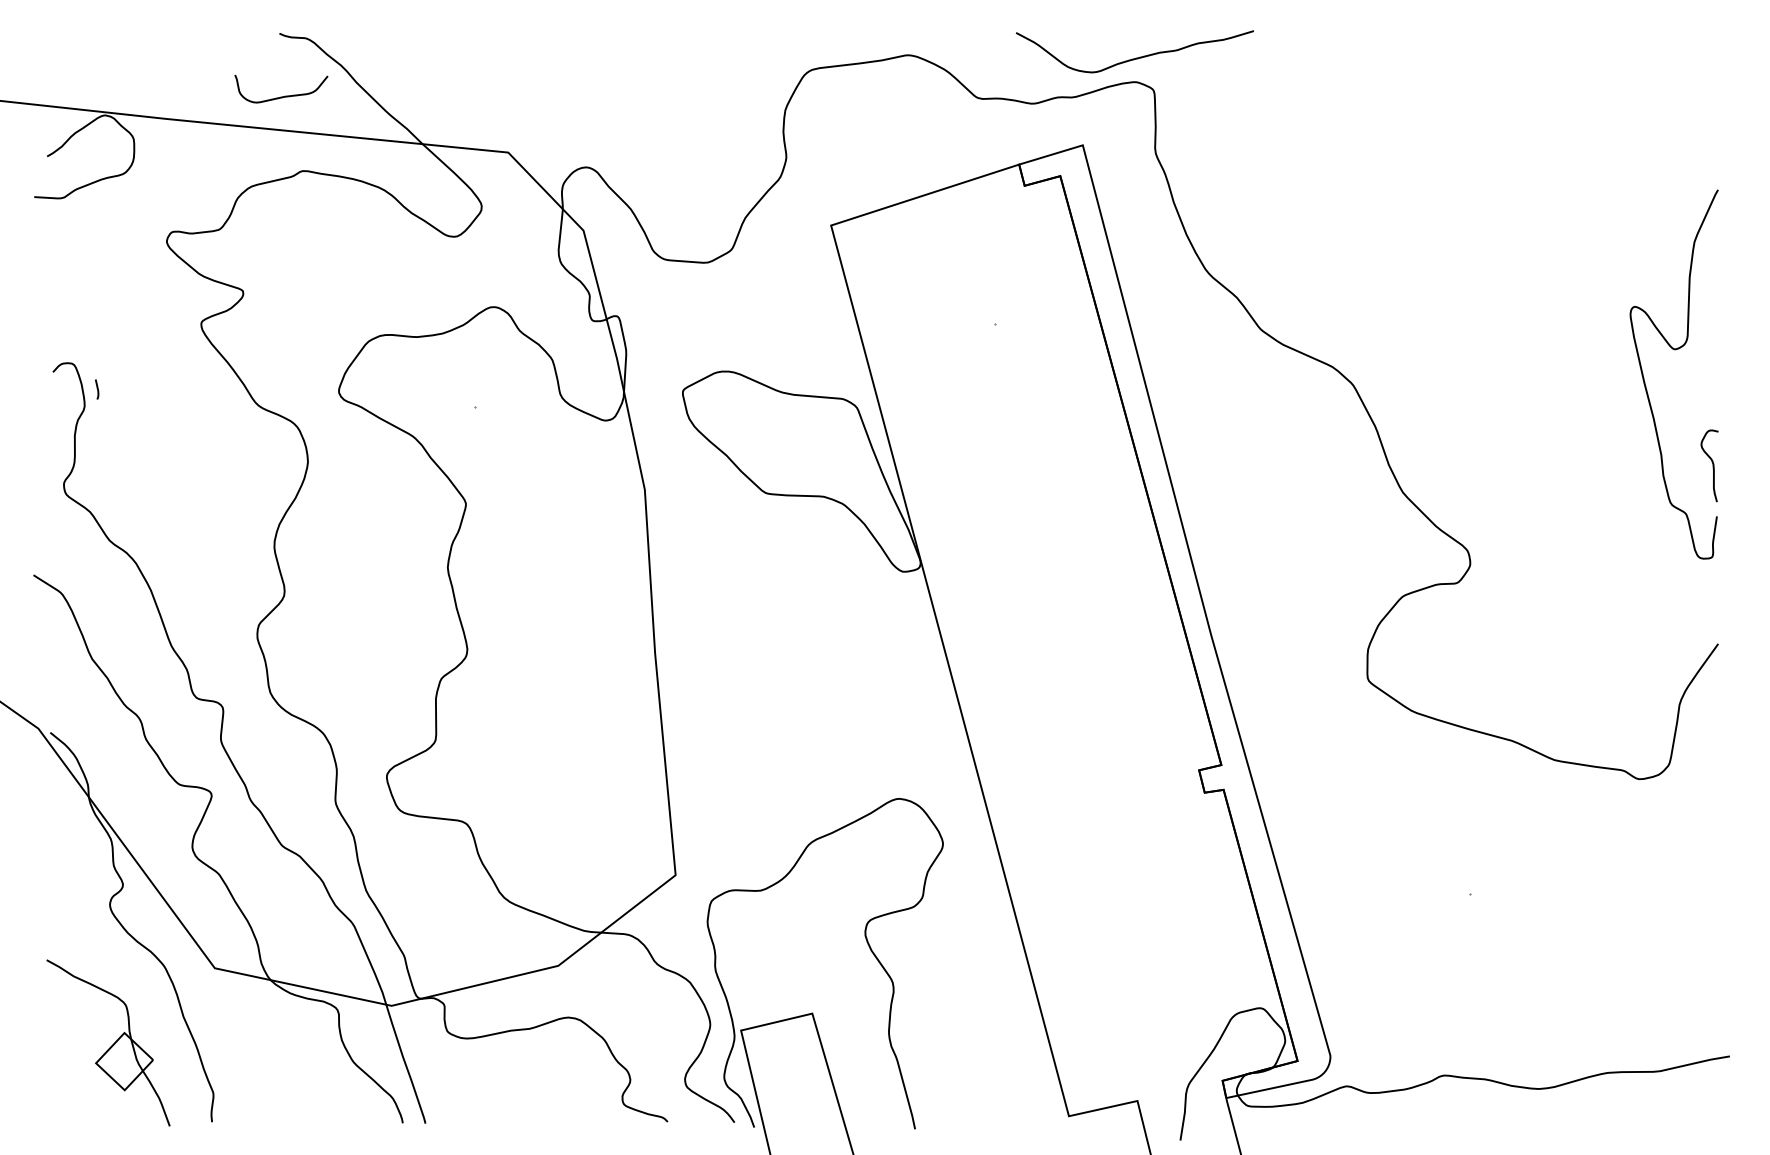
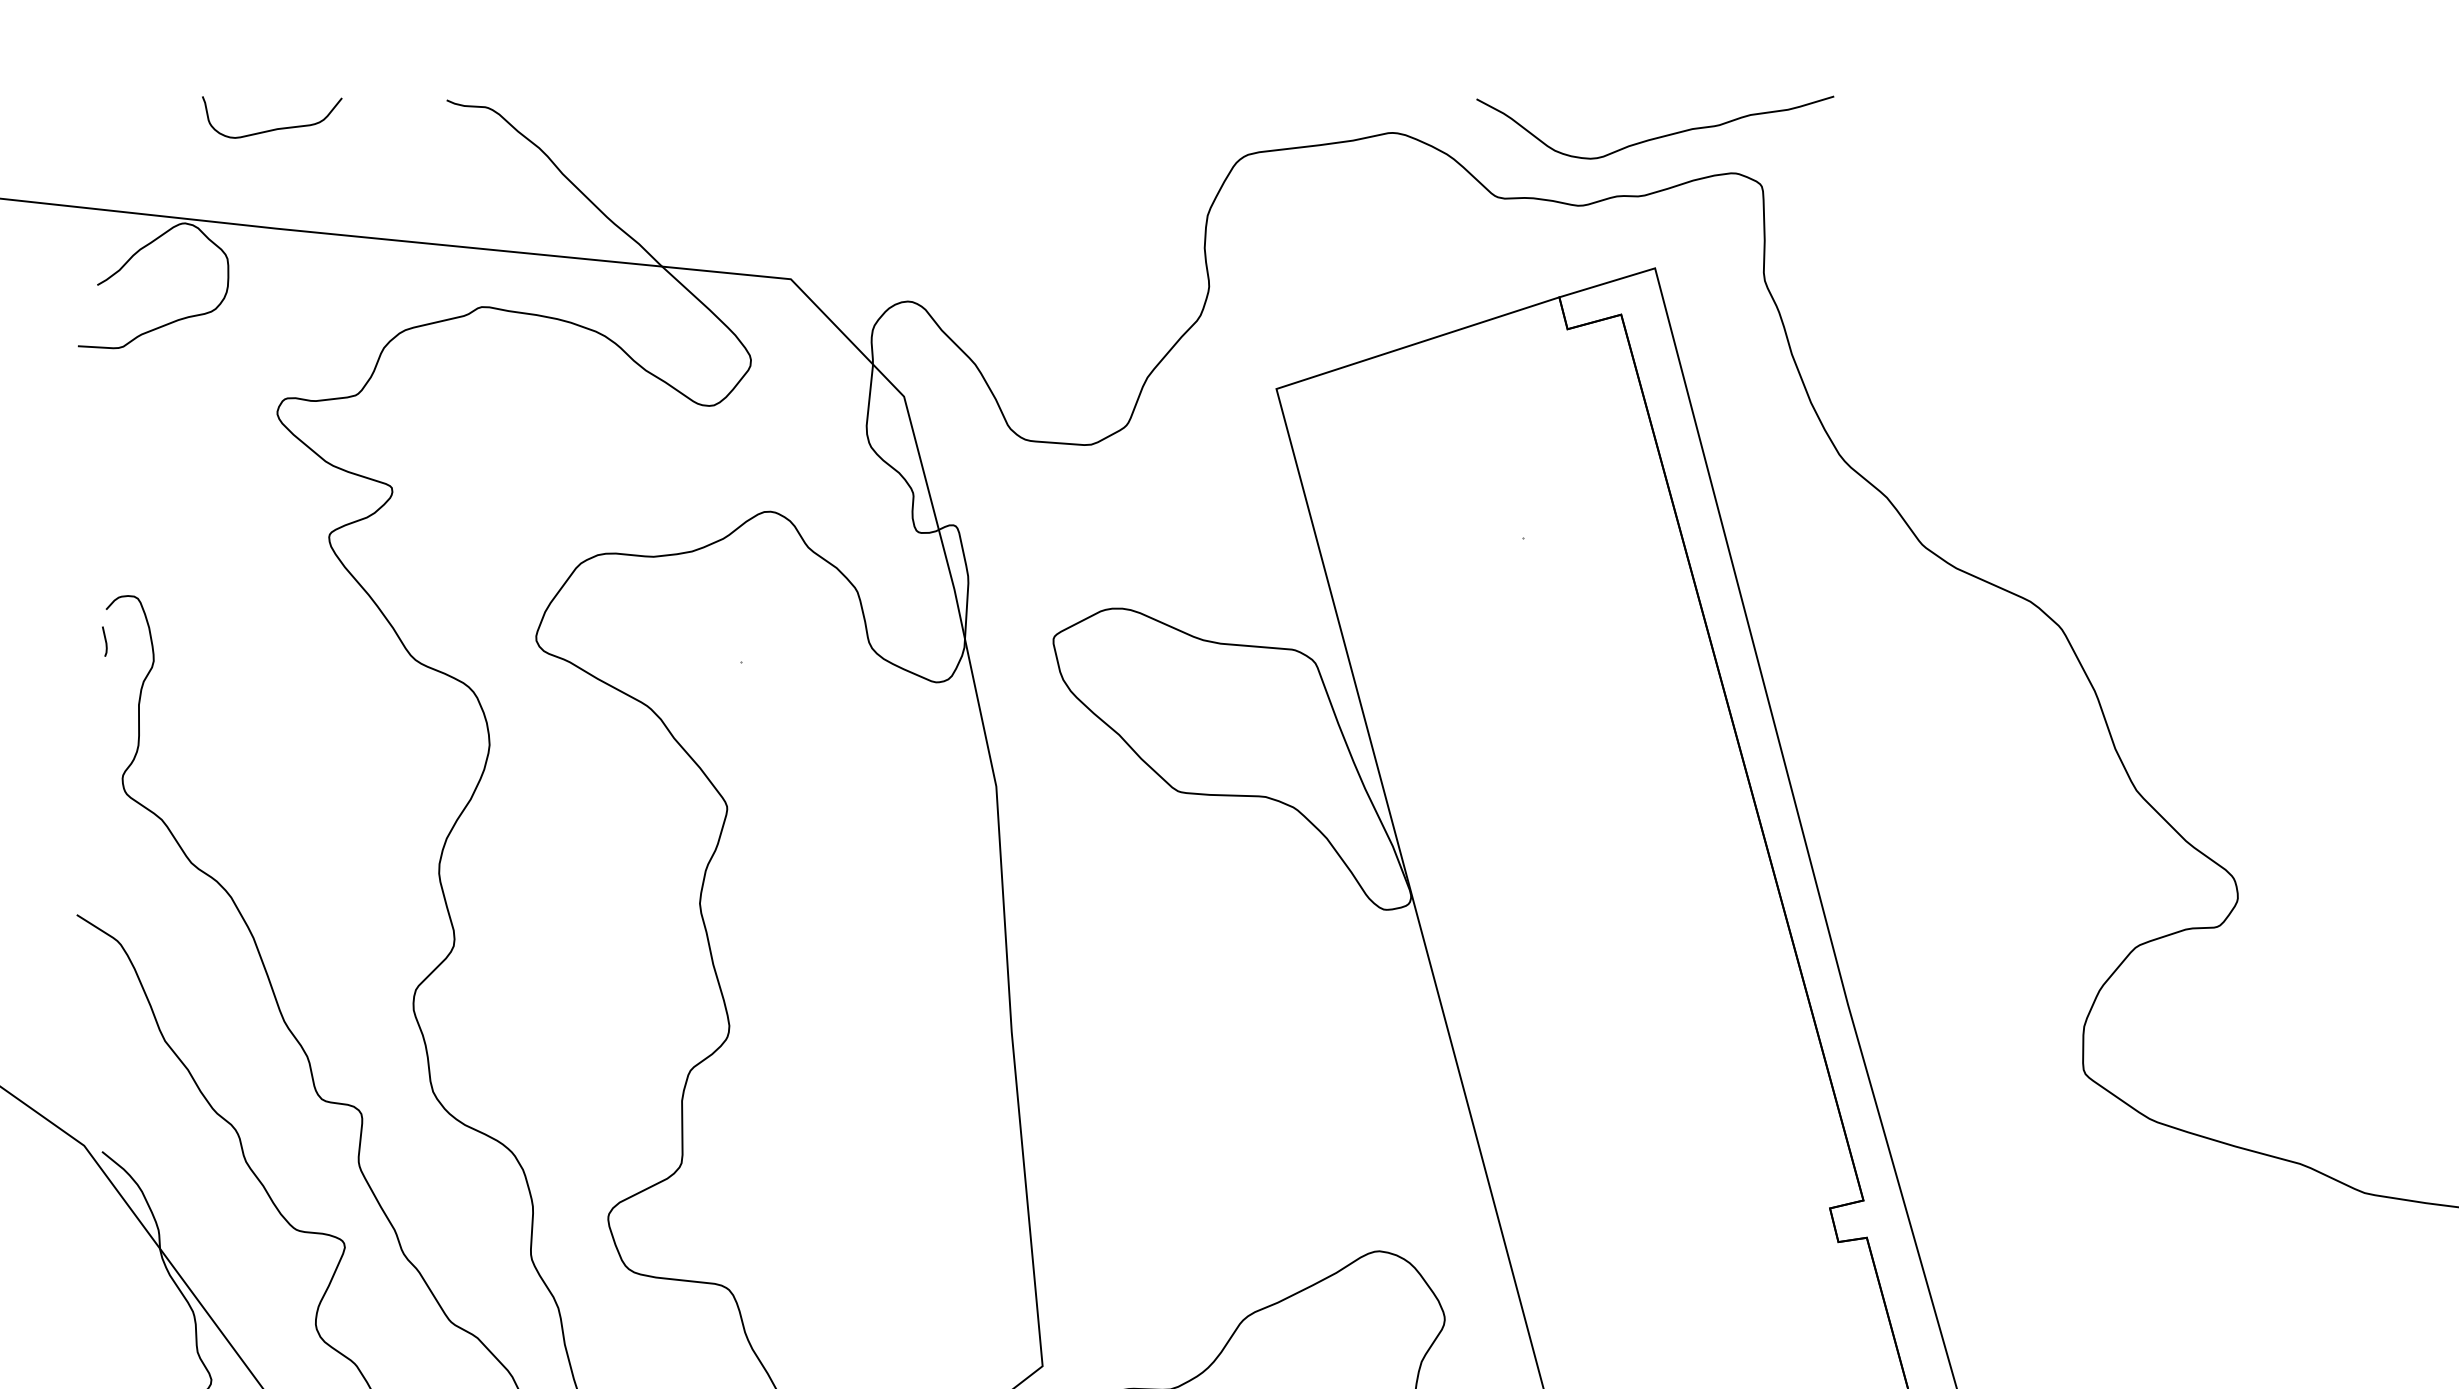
curve: (1136, 57) -> (1657, 136), moved
curve: (284, 95) -> (276, 127), moved
line: (97, 389) -> (105, 641), moved

